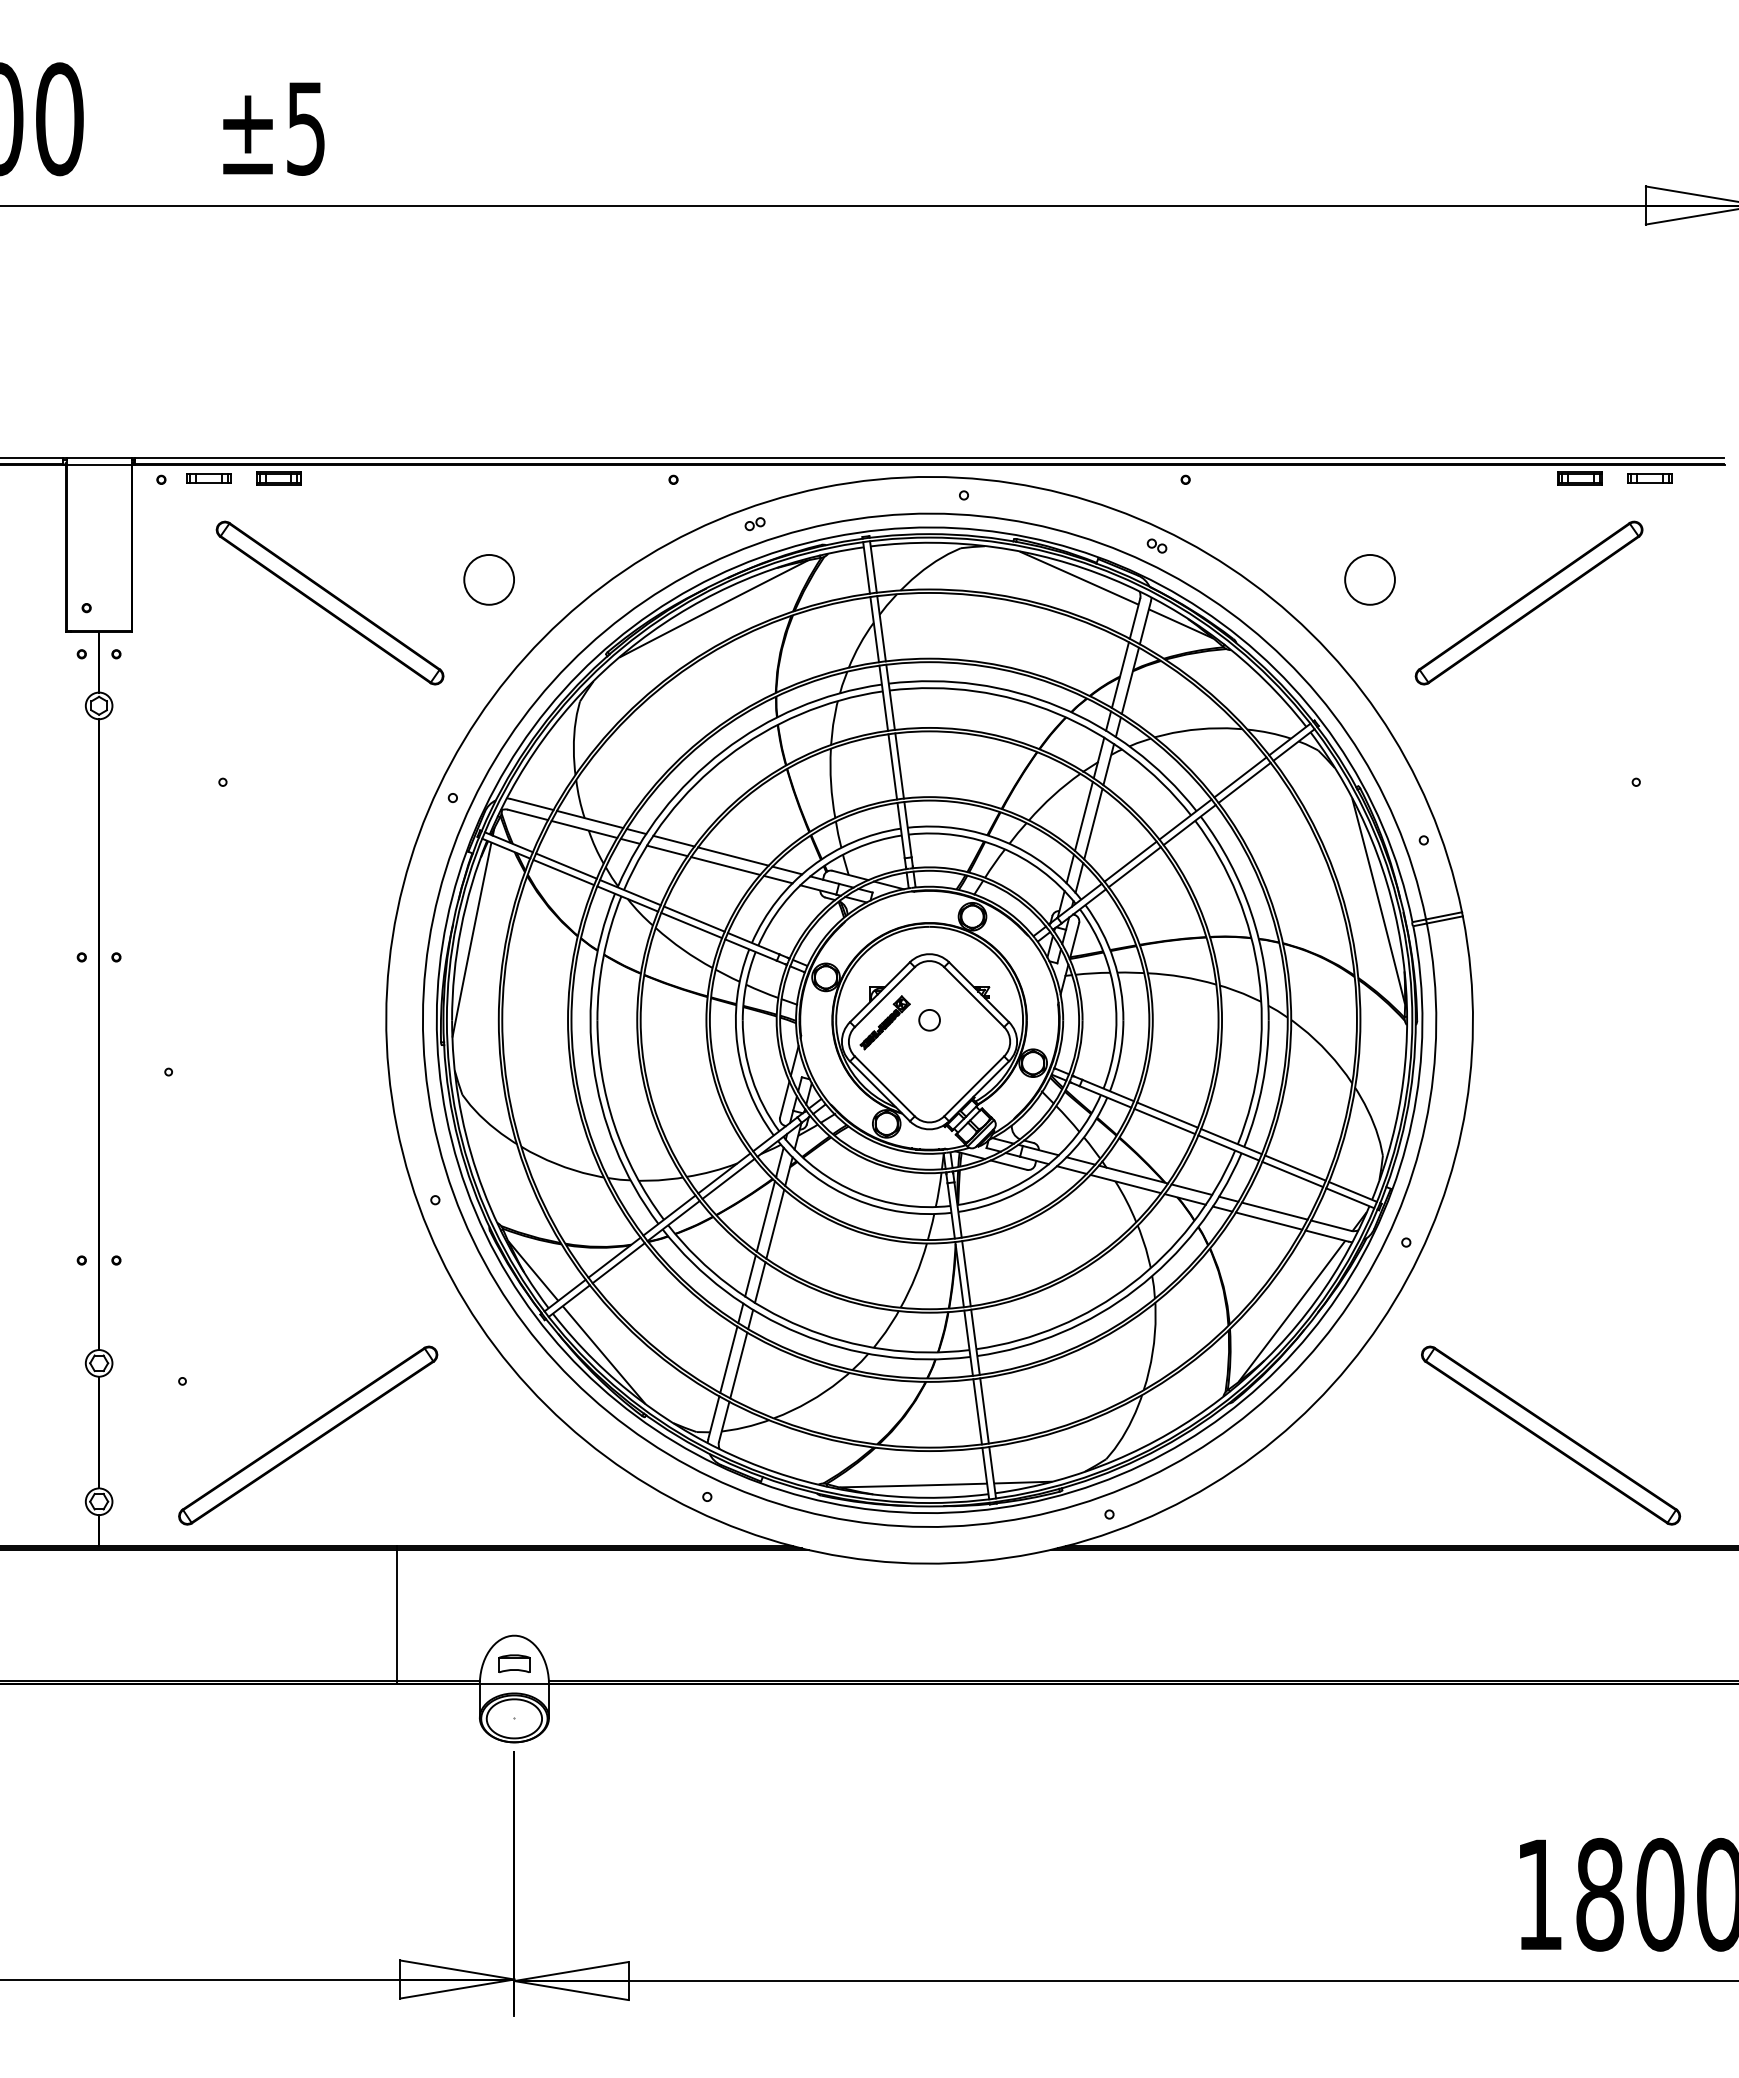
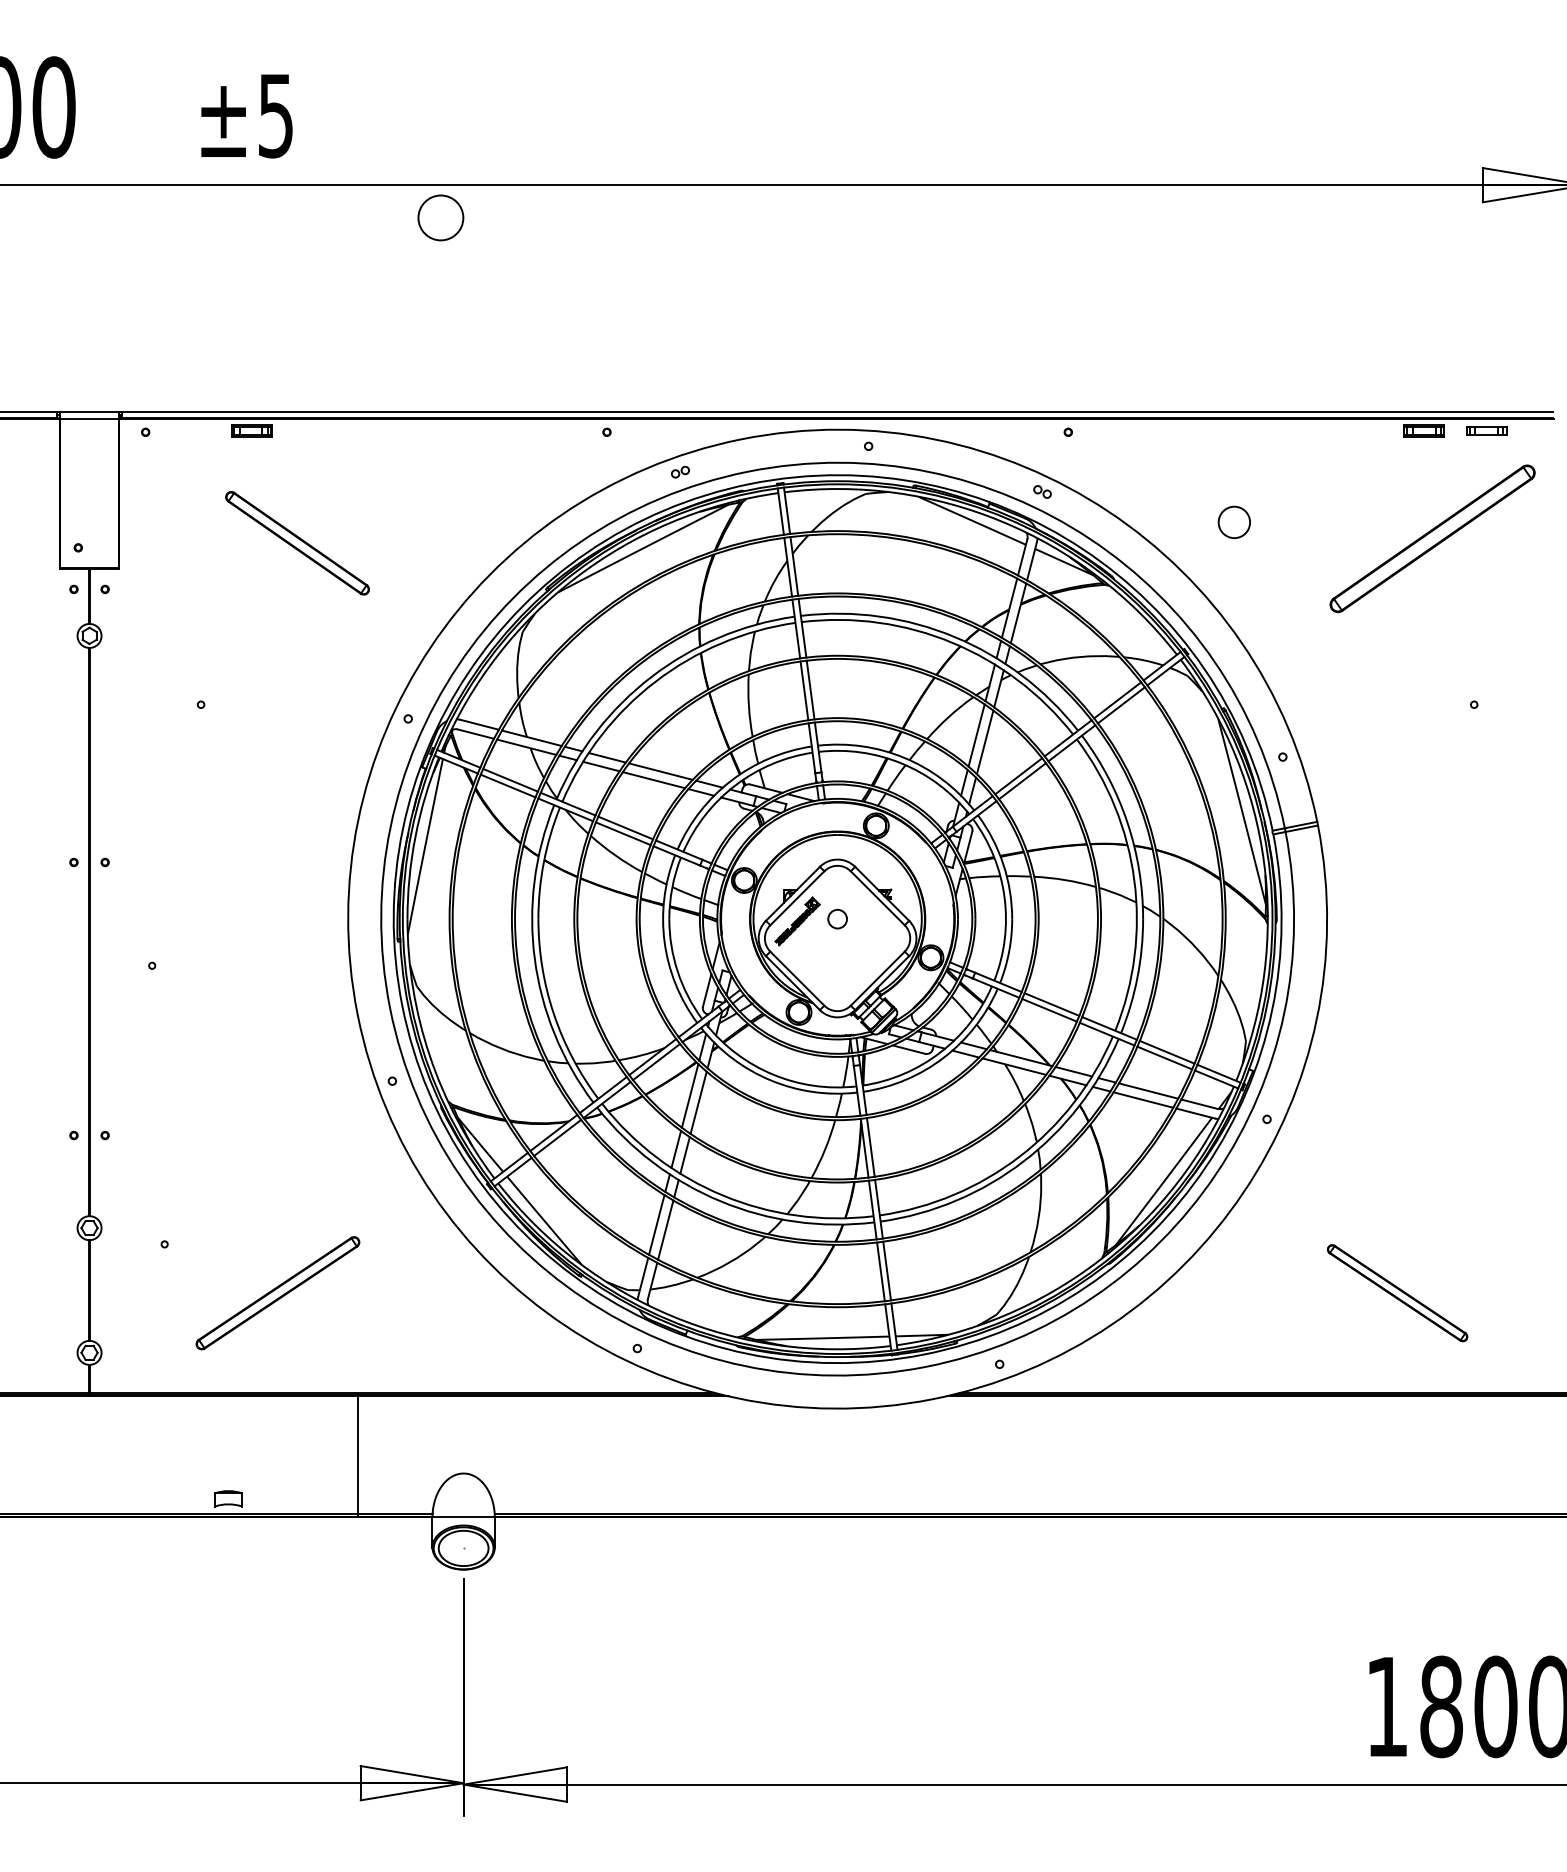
part: (208, 478) -> (188, 431), removed
circle: (488, 579) -> (440, 217), moved
circle: (1369, 579) -> (1233, 522), size x0.7
part: (329, 602) -> (297, 542), size x0.7
part: (1528, 602) -> (1432, 538), moved
part: (308, 1435) -> (278, 1293), size x0.7
part: (1551, 1435) -> (1397, 1293), size x0.6
part: (514, 1663) -> (228, 1498), moved

